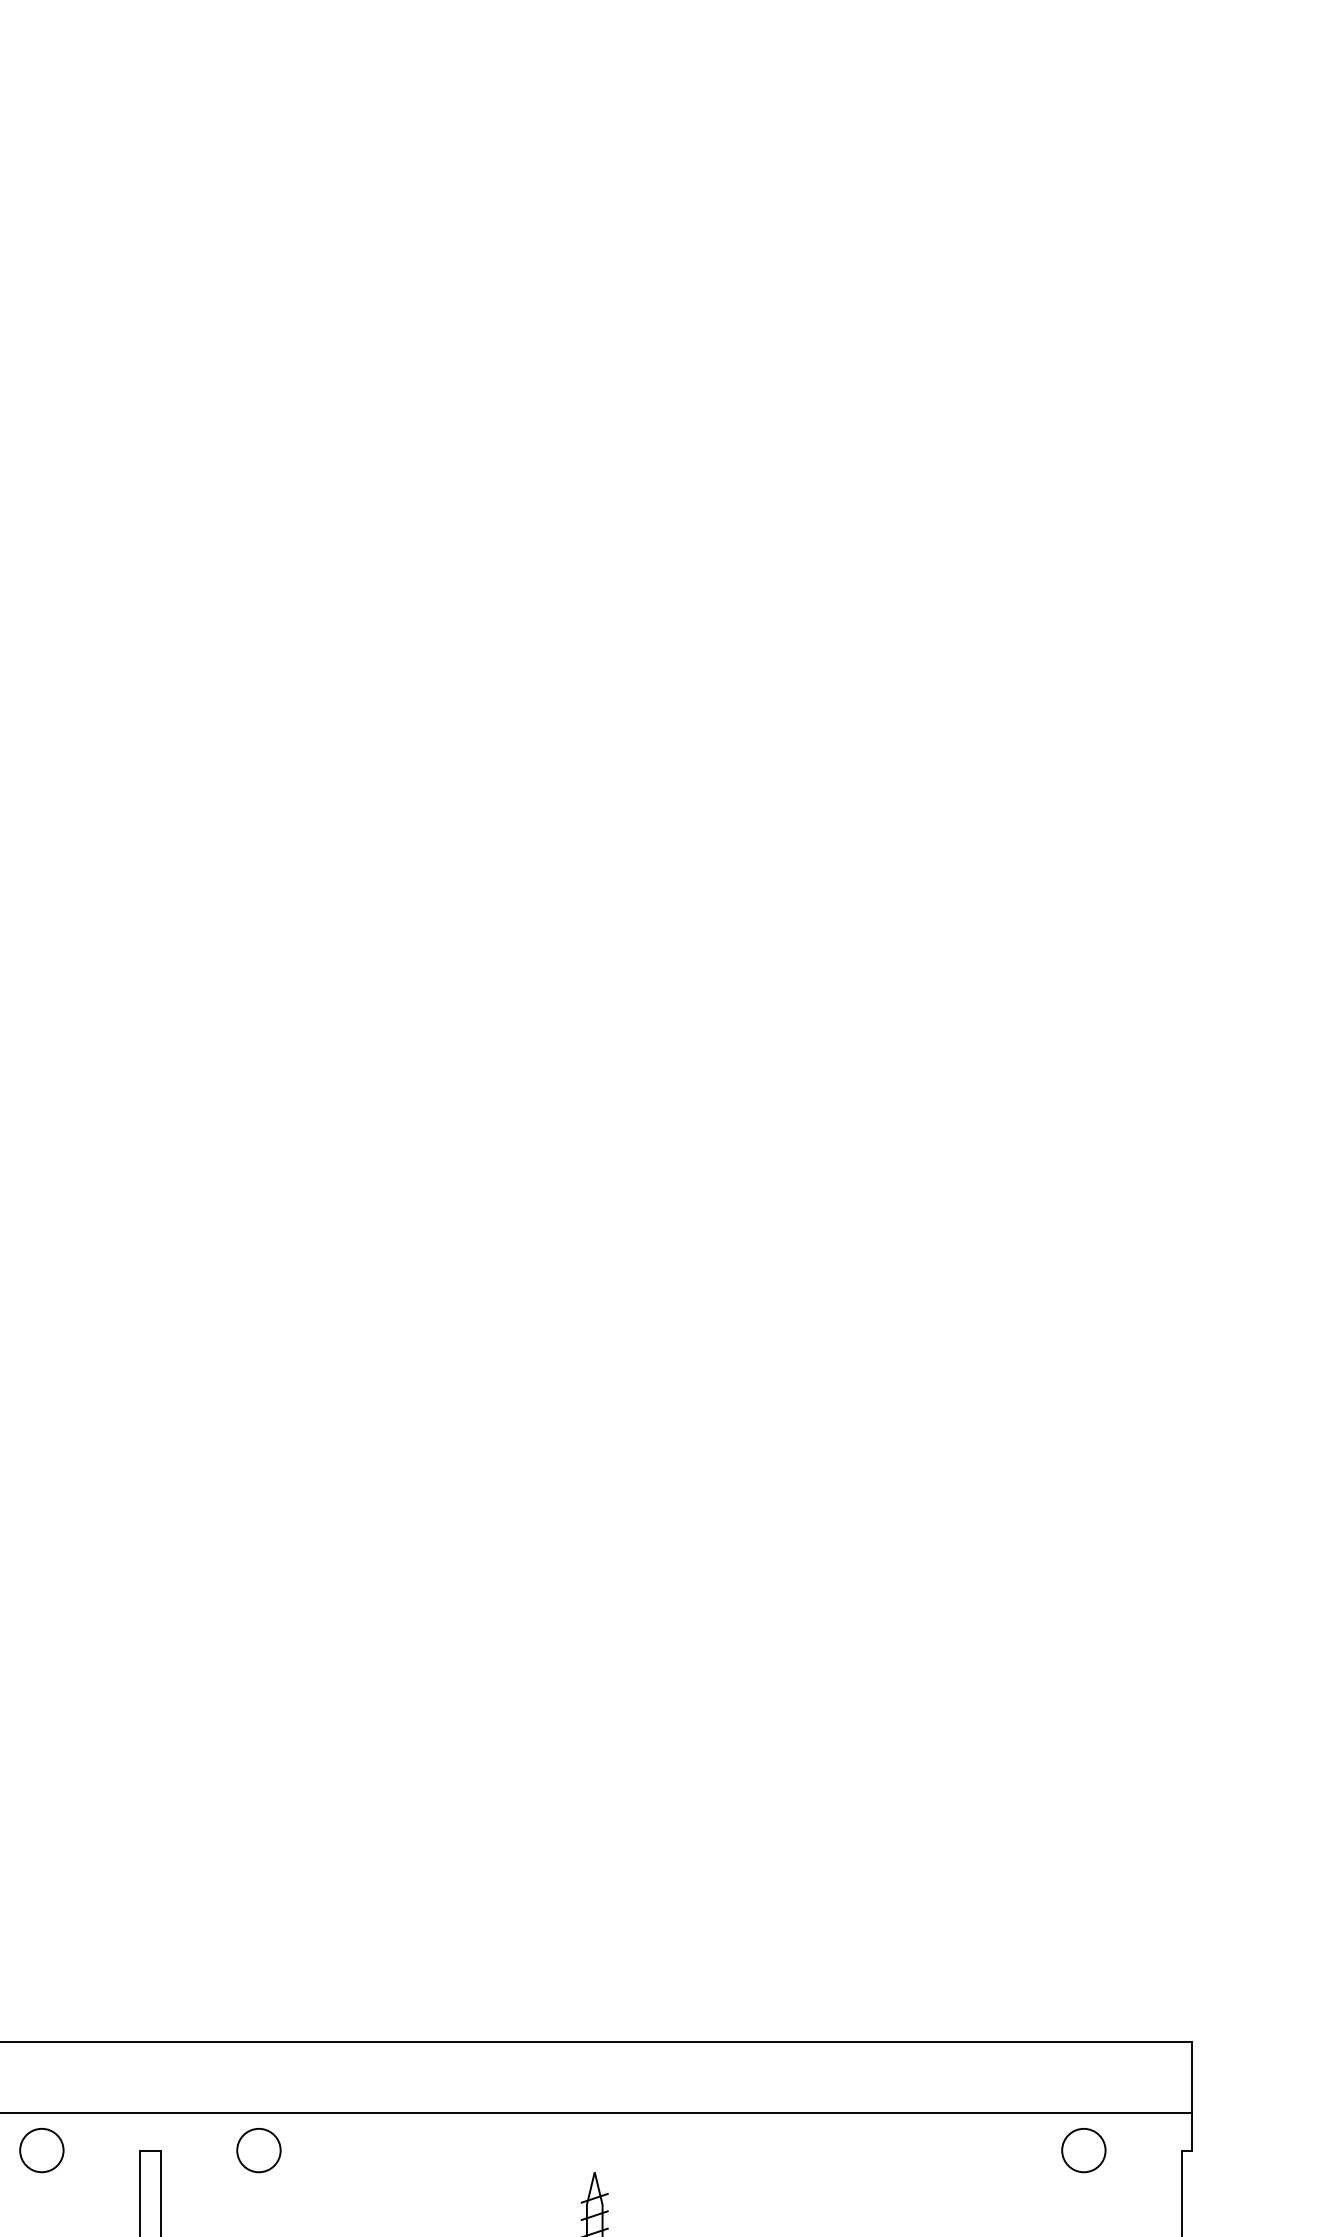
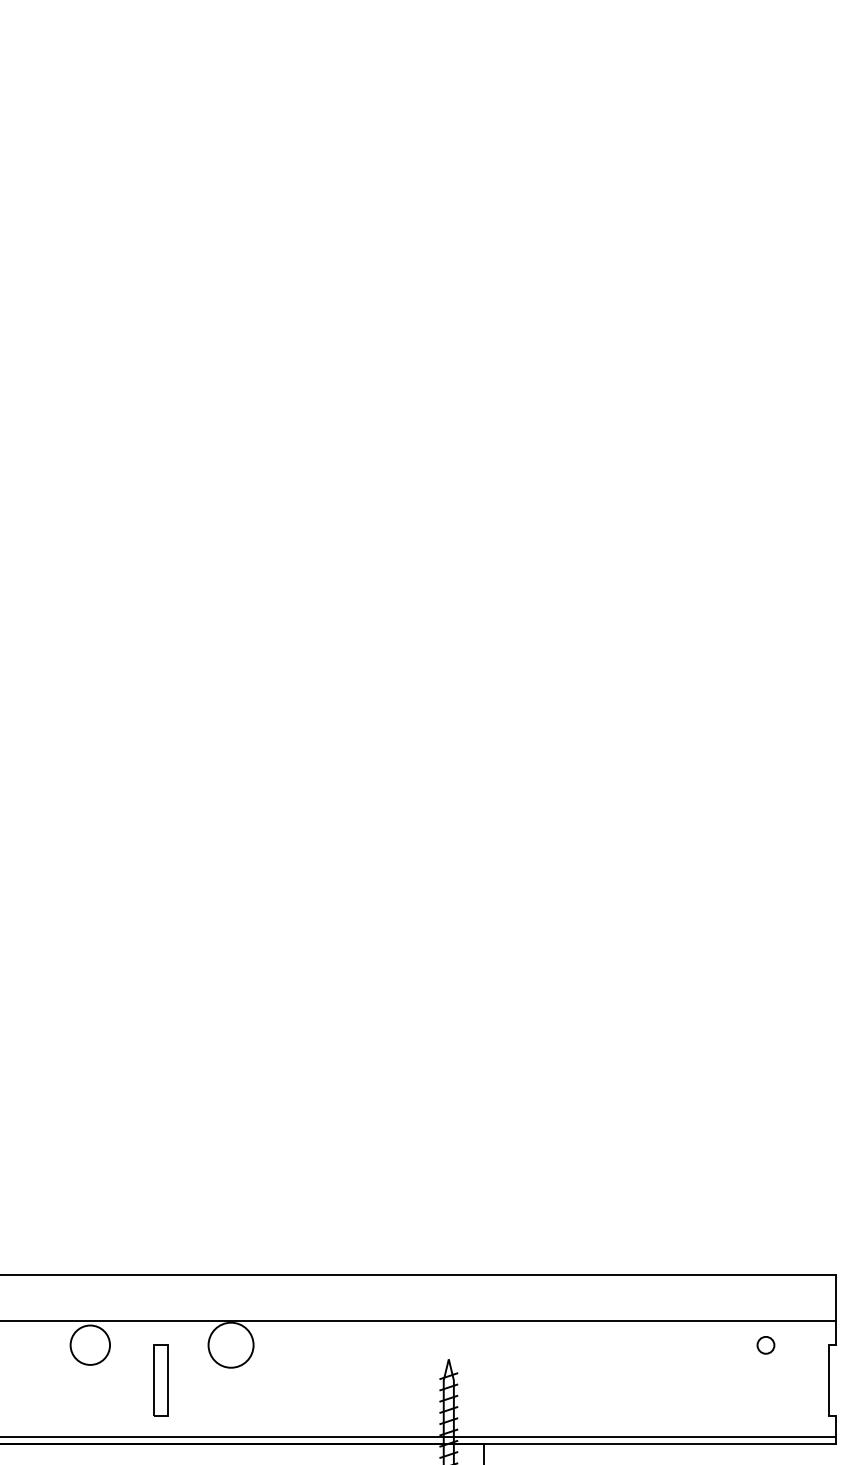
circle: (42, 2150) -> (90, 1345), size x1.4
circle: (259, 2150) -> (231, 1345), size x1.6
circle: (1083, 2150) -> (765, 1345), size x0.6

